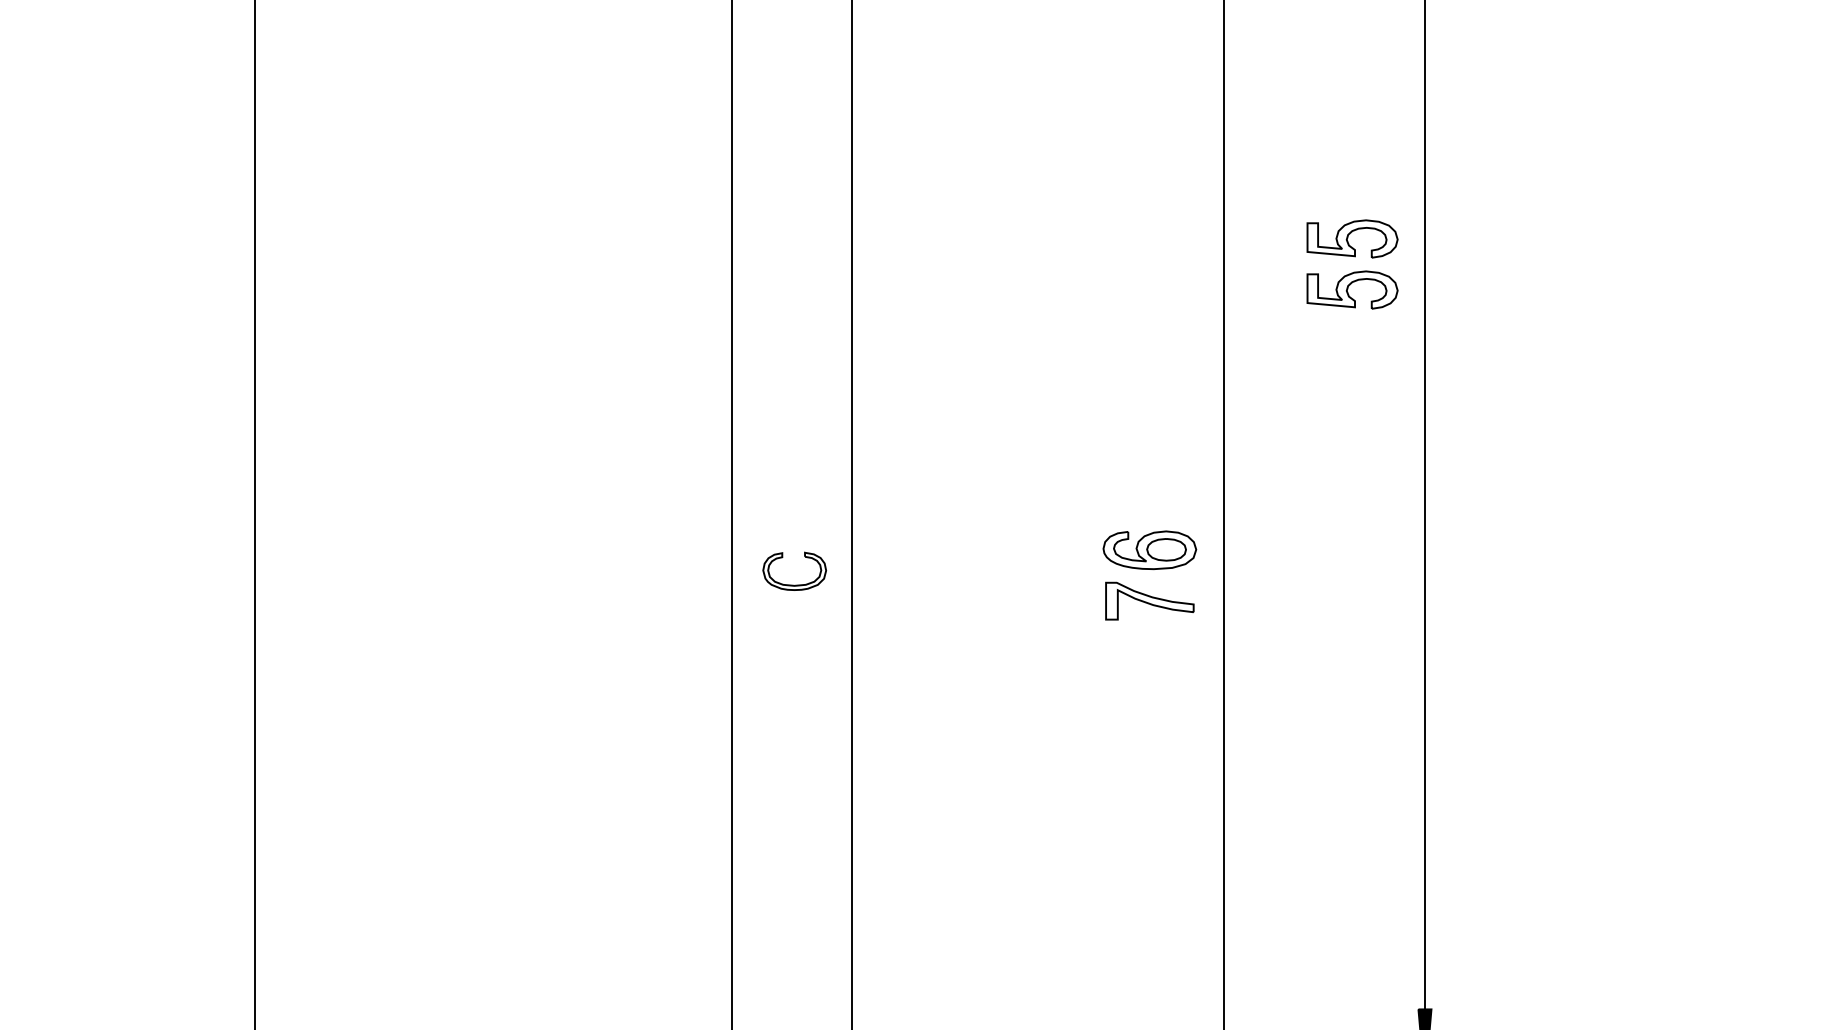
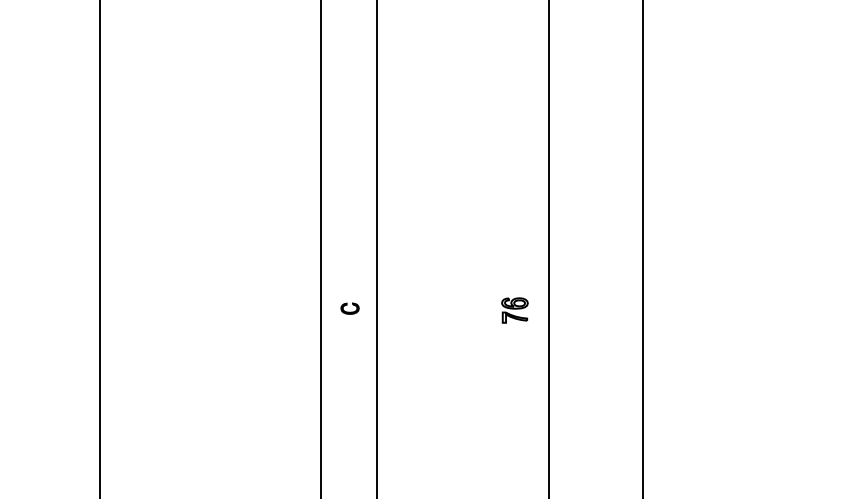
part: (1351, 262) -> (608, 165), removed
part: (793, 571) -> (349, 308), size x0.6
part: (1148, 575) -> (514, 310), size x0.6

